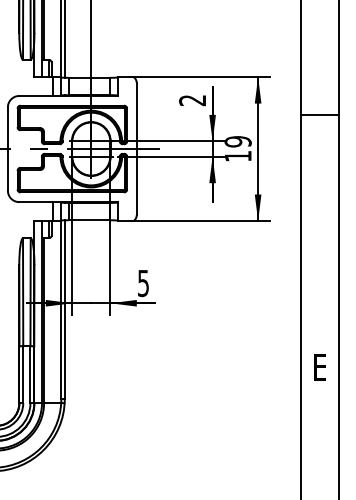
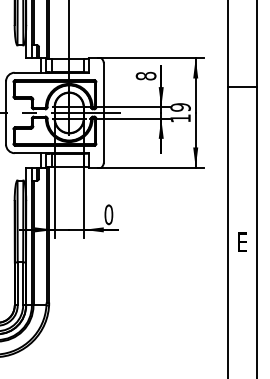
text: (191, 99) -> (145, 75), 2 -> 8
text: (143, 282) -> (108, 214), 5 -> 0
text: (319, 366) -> (242, 241), moved

